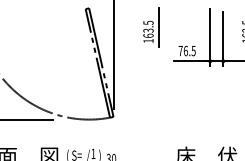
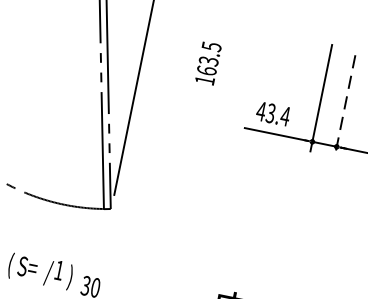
line: (158, 26) -> (229, 57), removed
line: (223, 39) -> (345, 106), solid -> dashed
text: (186, 50) -> (272, 112), 76.5 -> 43.4

